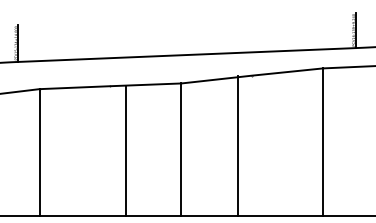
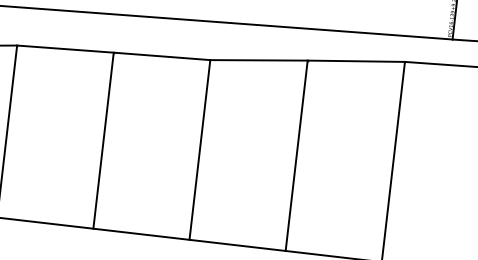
line: (238, 145) -> (297, 155), moved
line: (126, 151) -> (103, 141), moved

